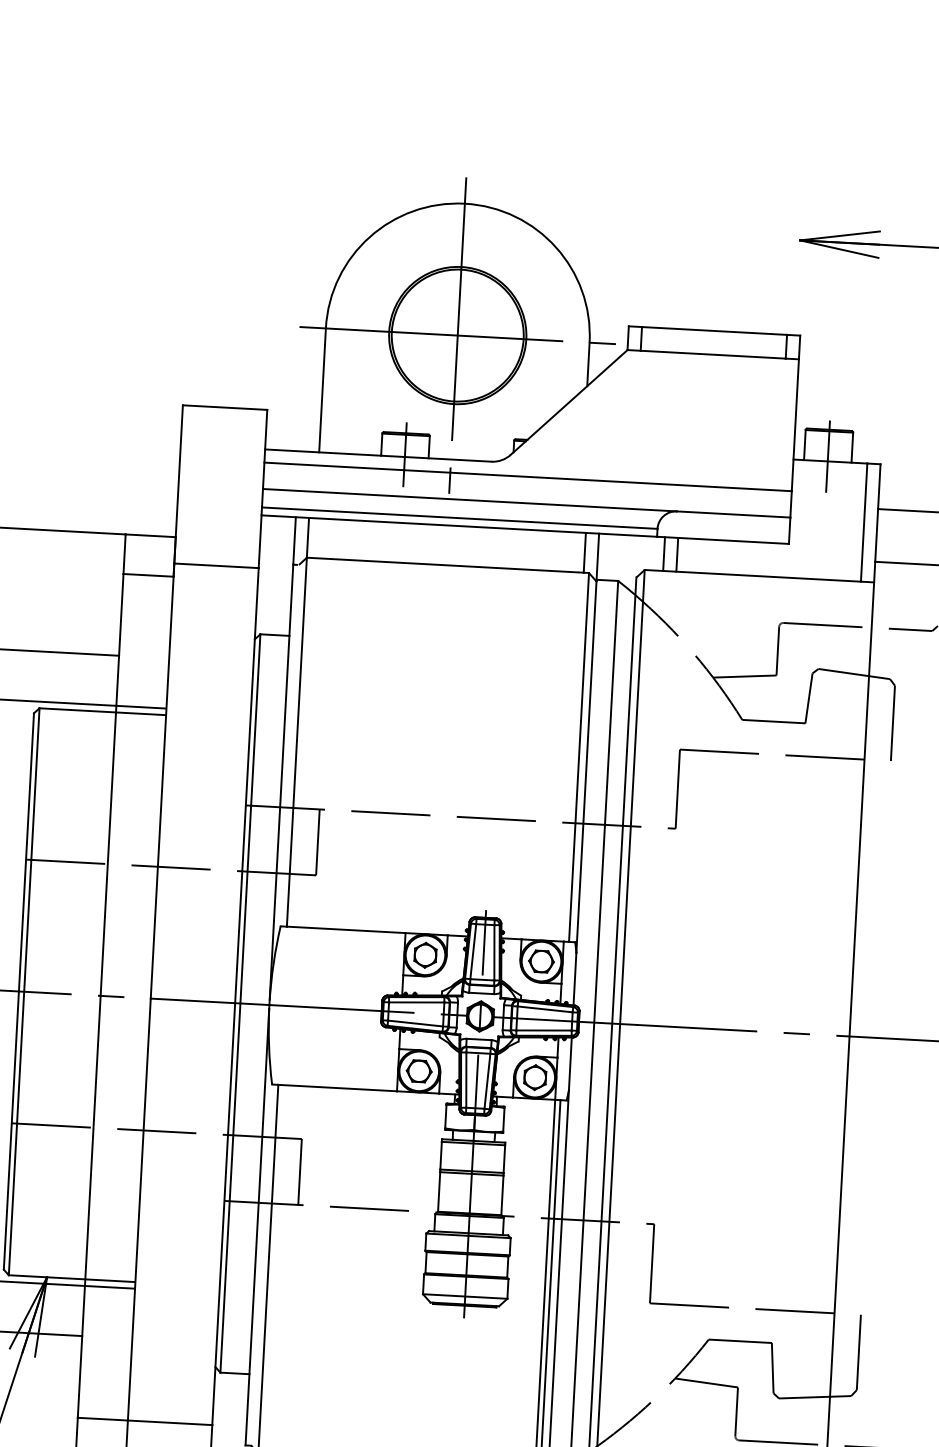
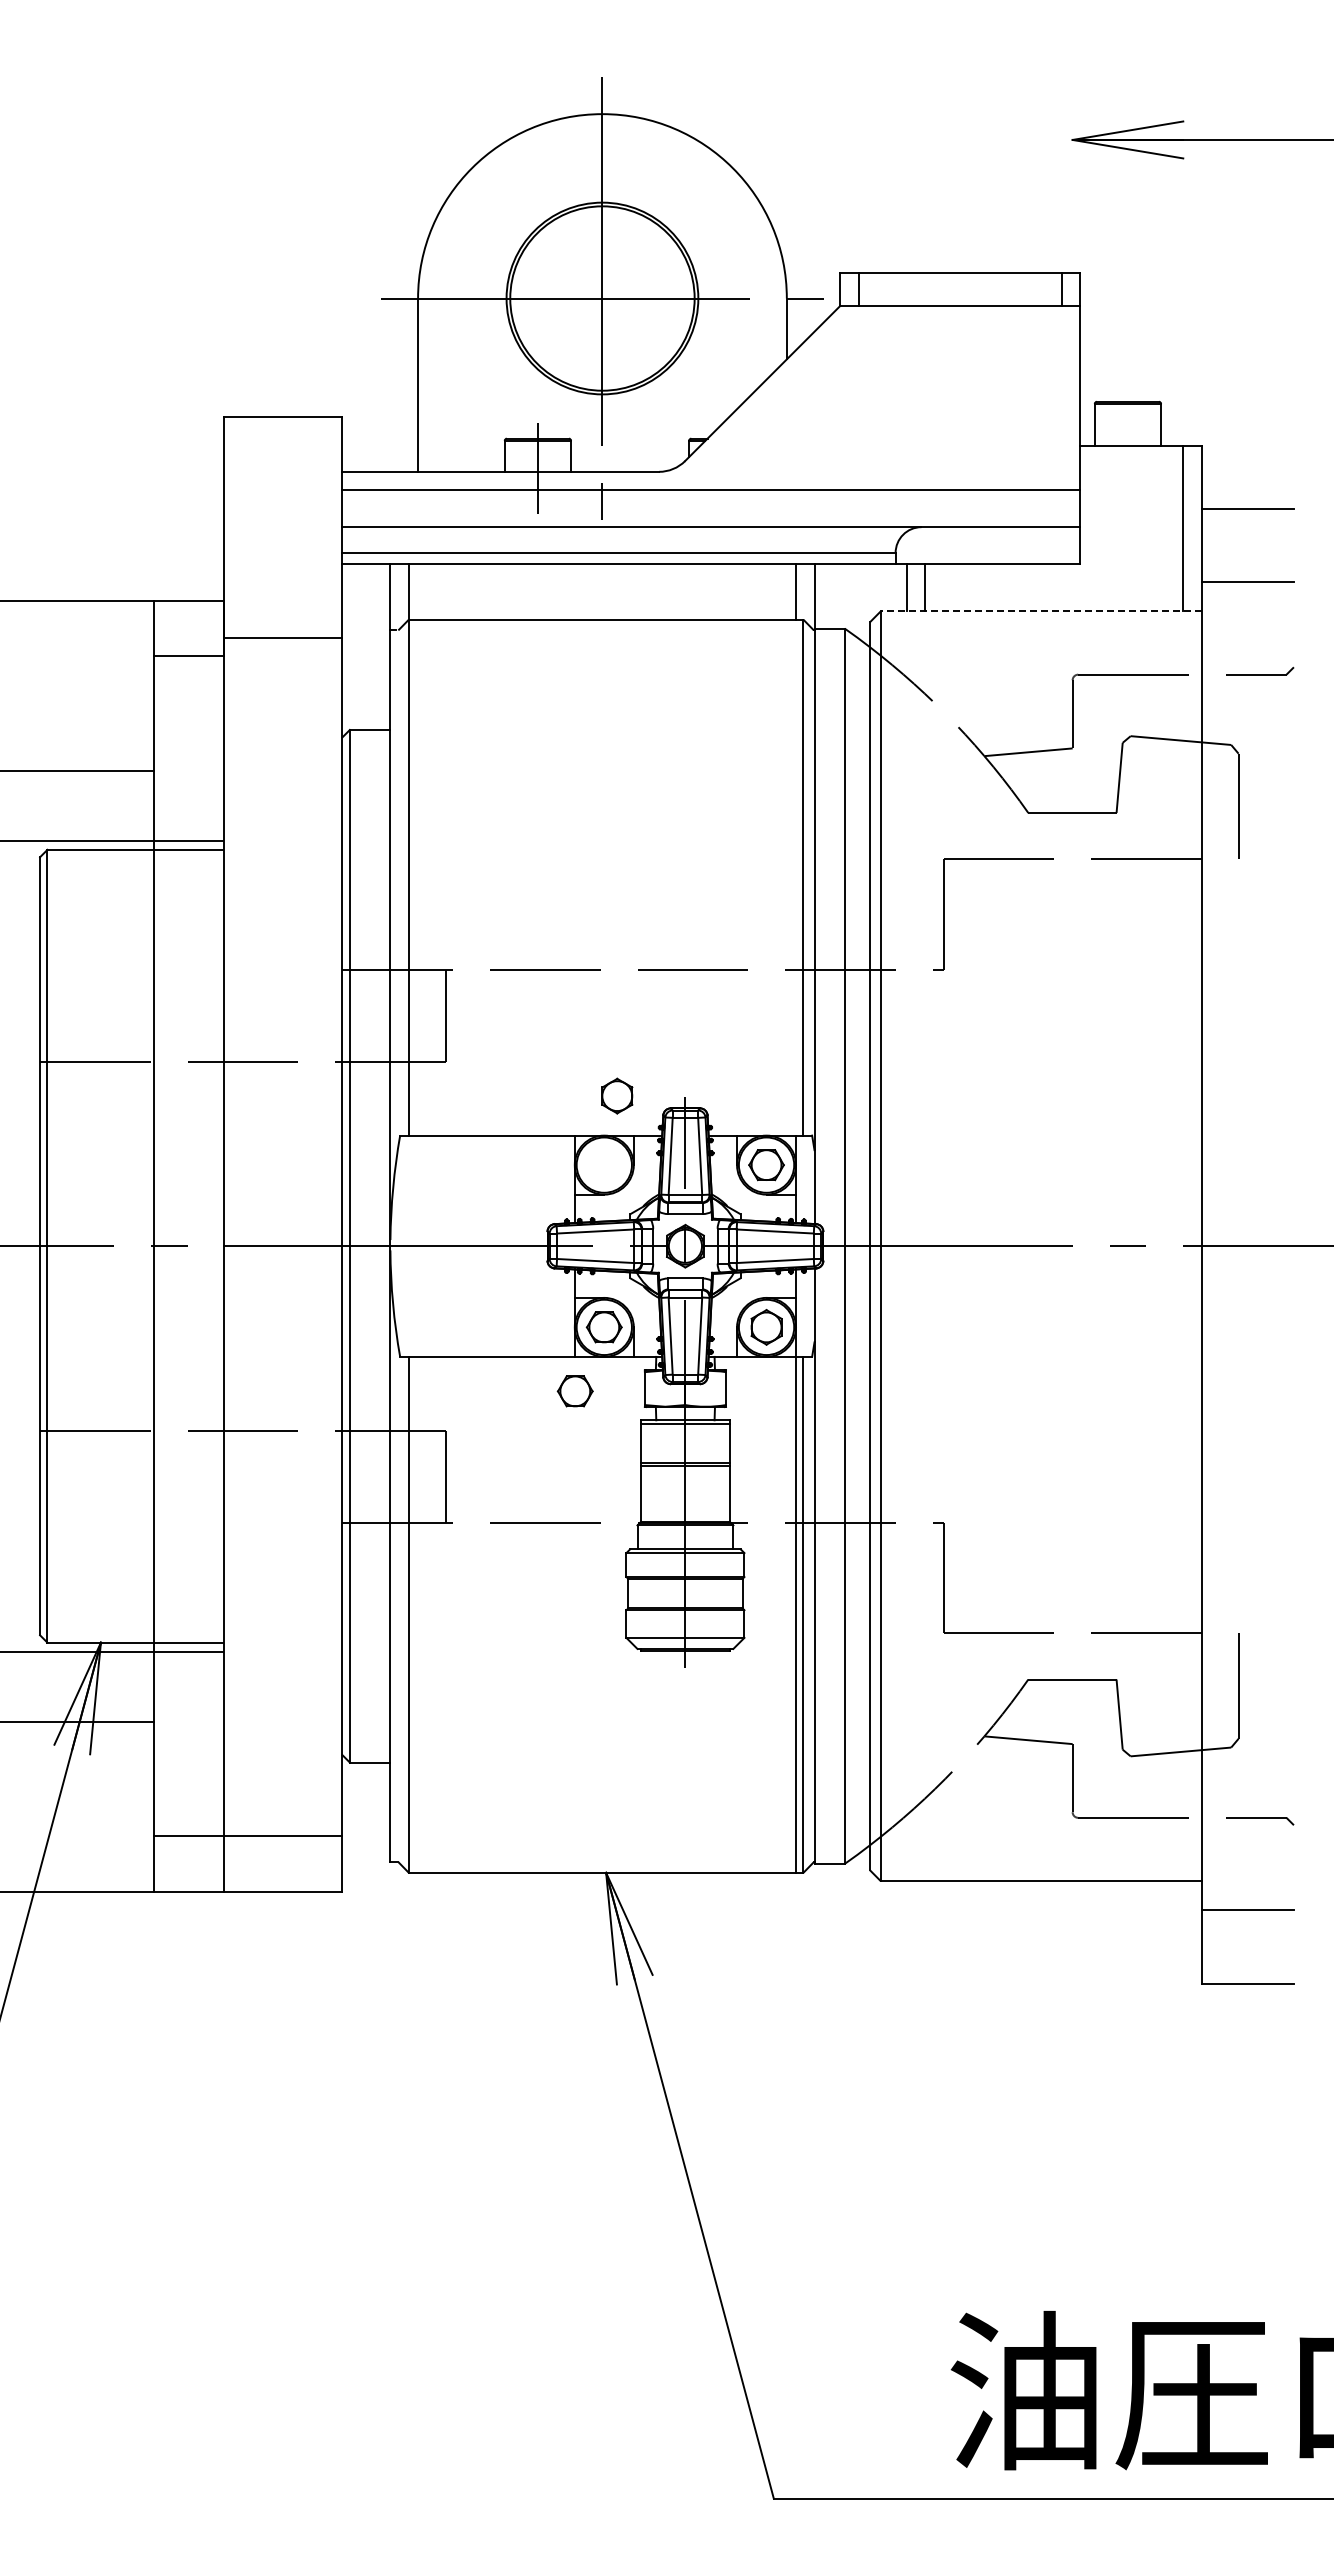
line: (827, 455) -> (1127, 438), removed
line: (758, 576) -> (1040, 611), solid -> dashed
part: (425, 954) -> (617, 1095), moved
part: (395, 1116) -> (574, 1391), added

